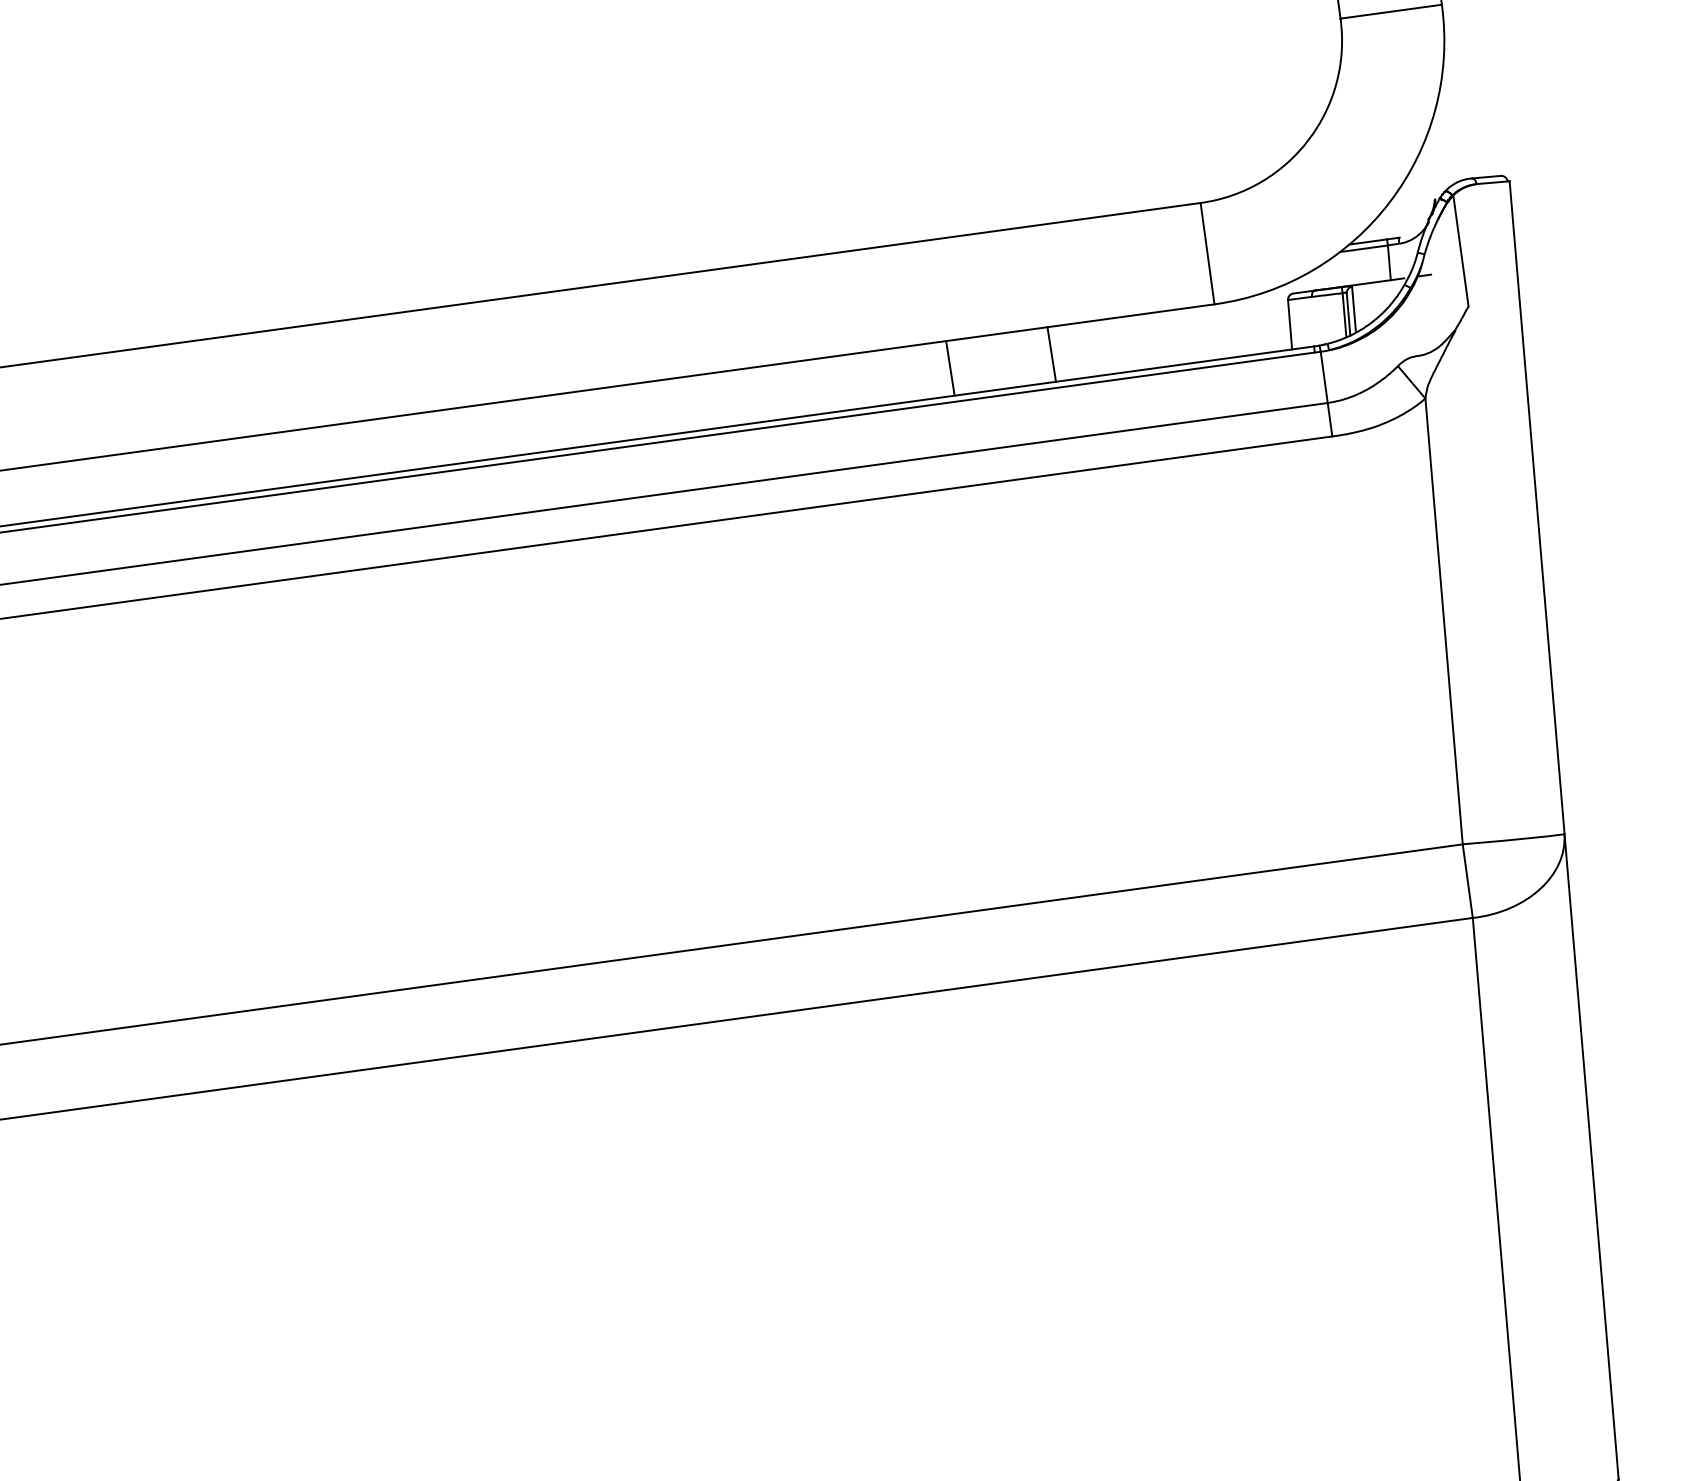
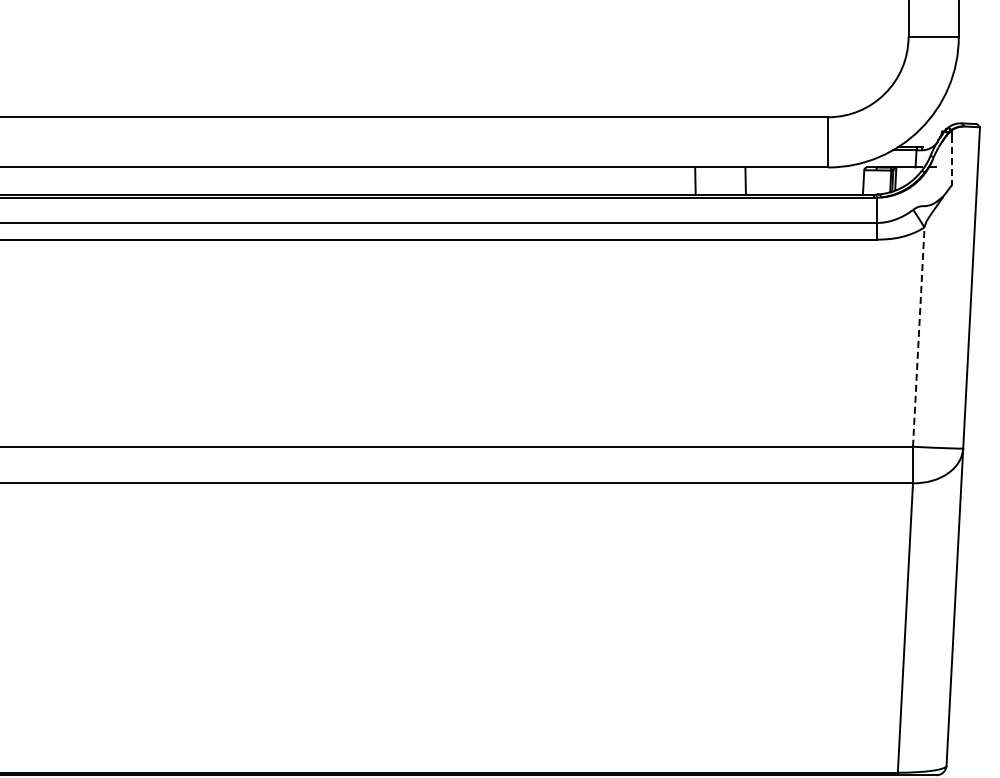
line: (1461, 256) -> (951, 160), solid -> dashed
line: (1443, 622) -> (918, 337), solid -> dashed

